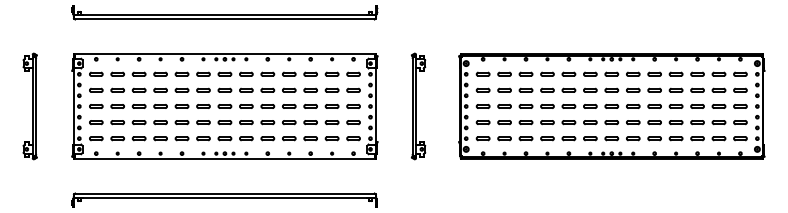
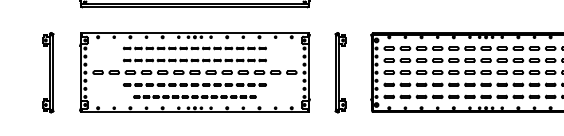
part: (224, 73) -> (194, 47), size x0.7
part: (224, 89) -> (194, 59), size x0.7
part: (224, 122) -> (194, 84), size x0.7
part: (224, 138) -> (194, 96), size x0.6

